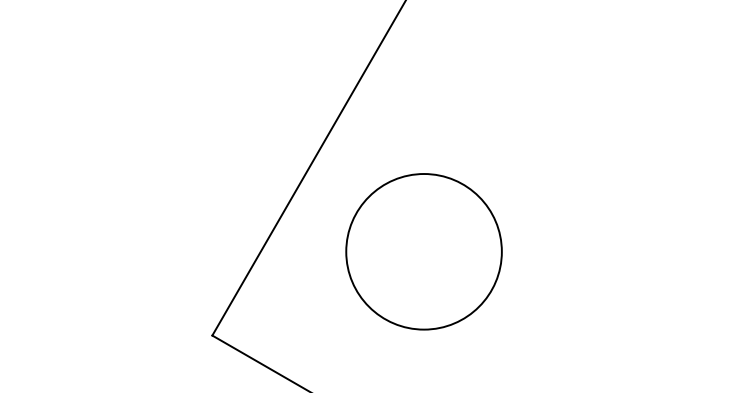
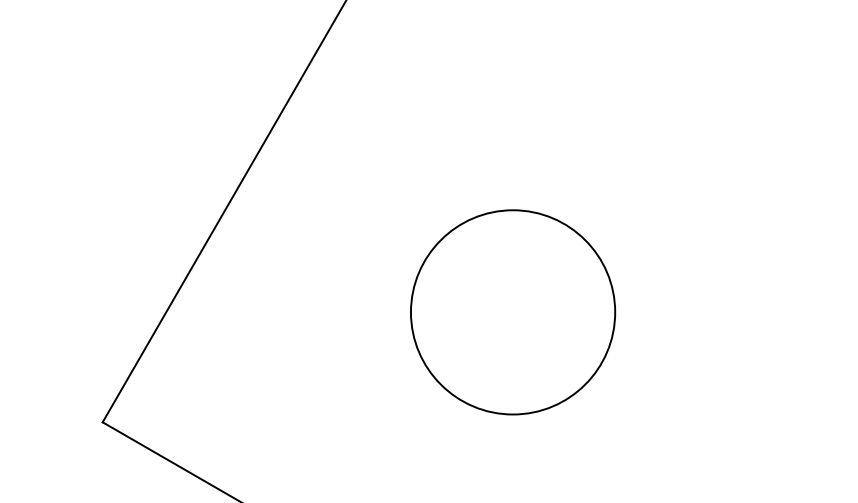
circle: (423, 251) -> (512, 311), moved

